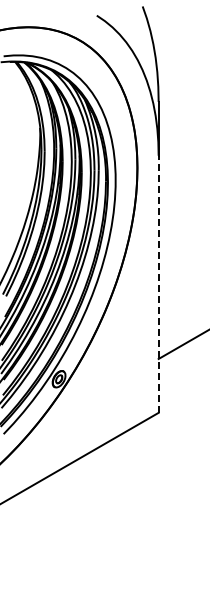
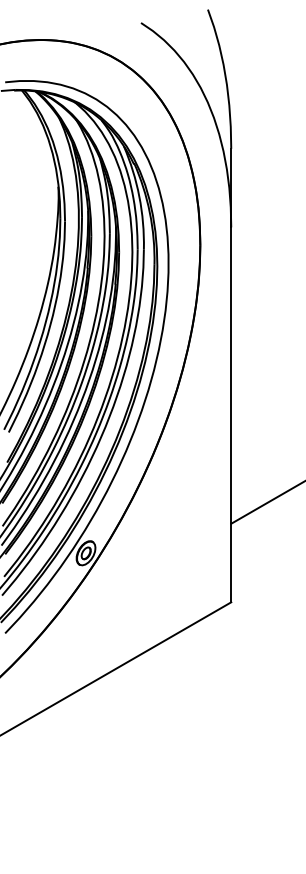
line: (158, 284) -> (231, 415), dashed -> solid

